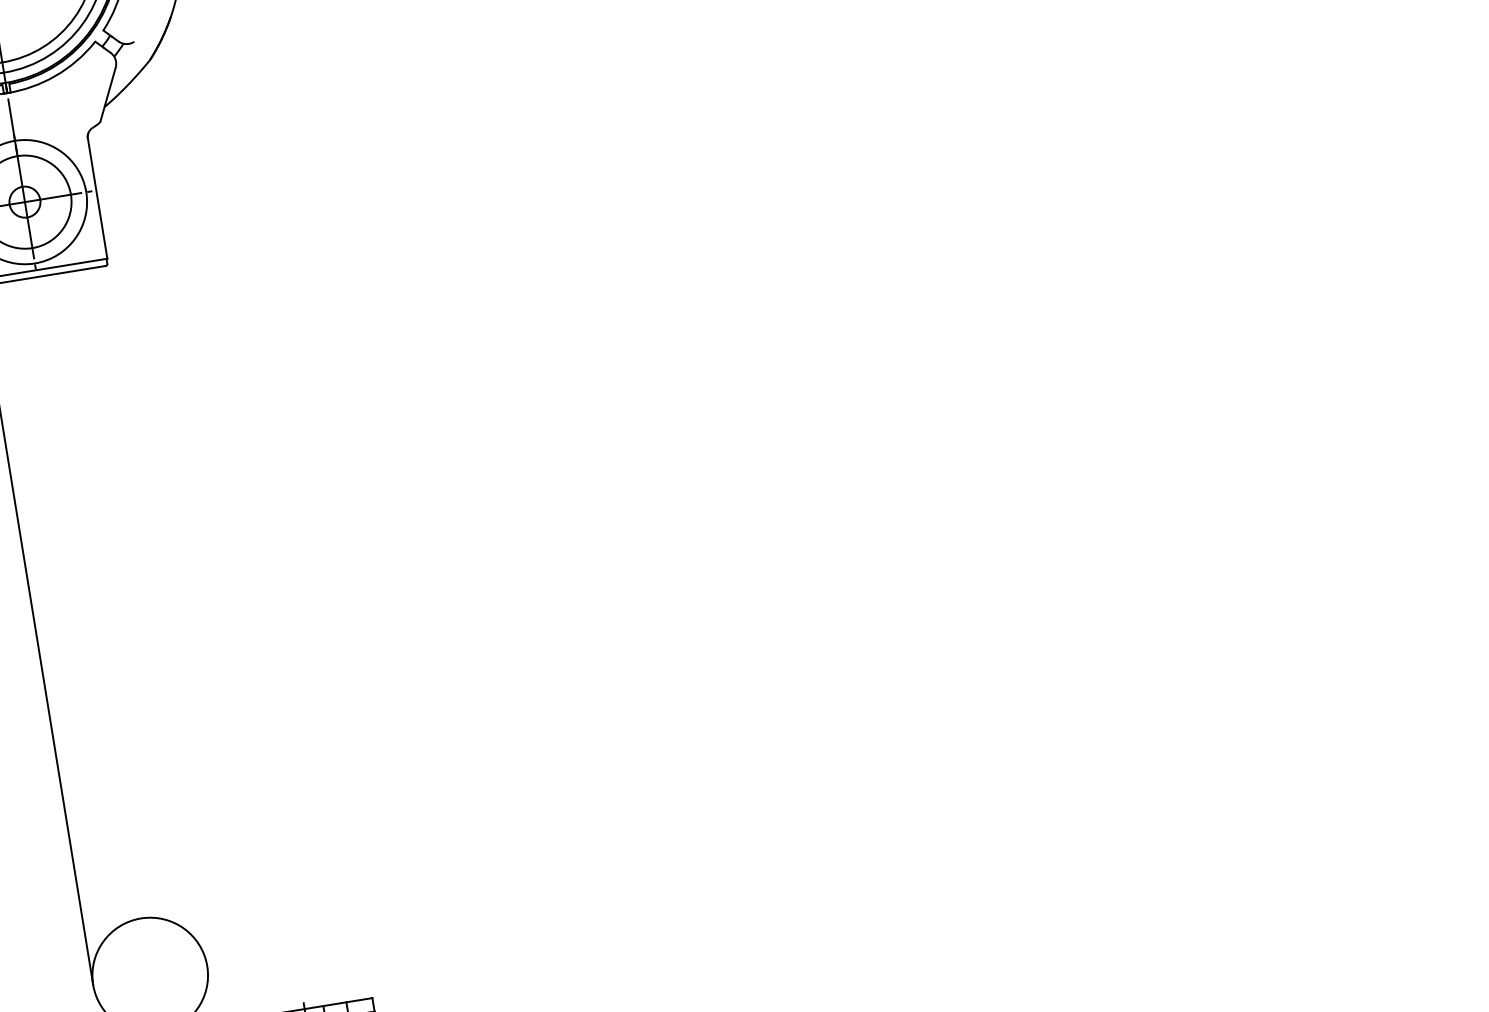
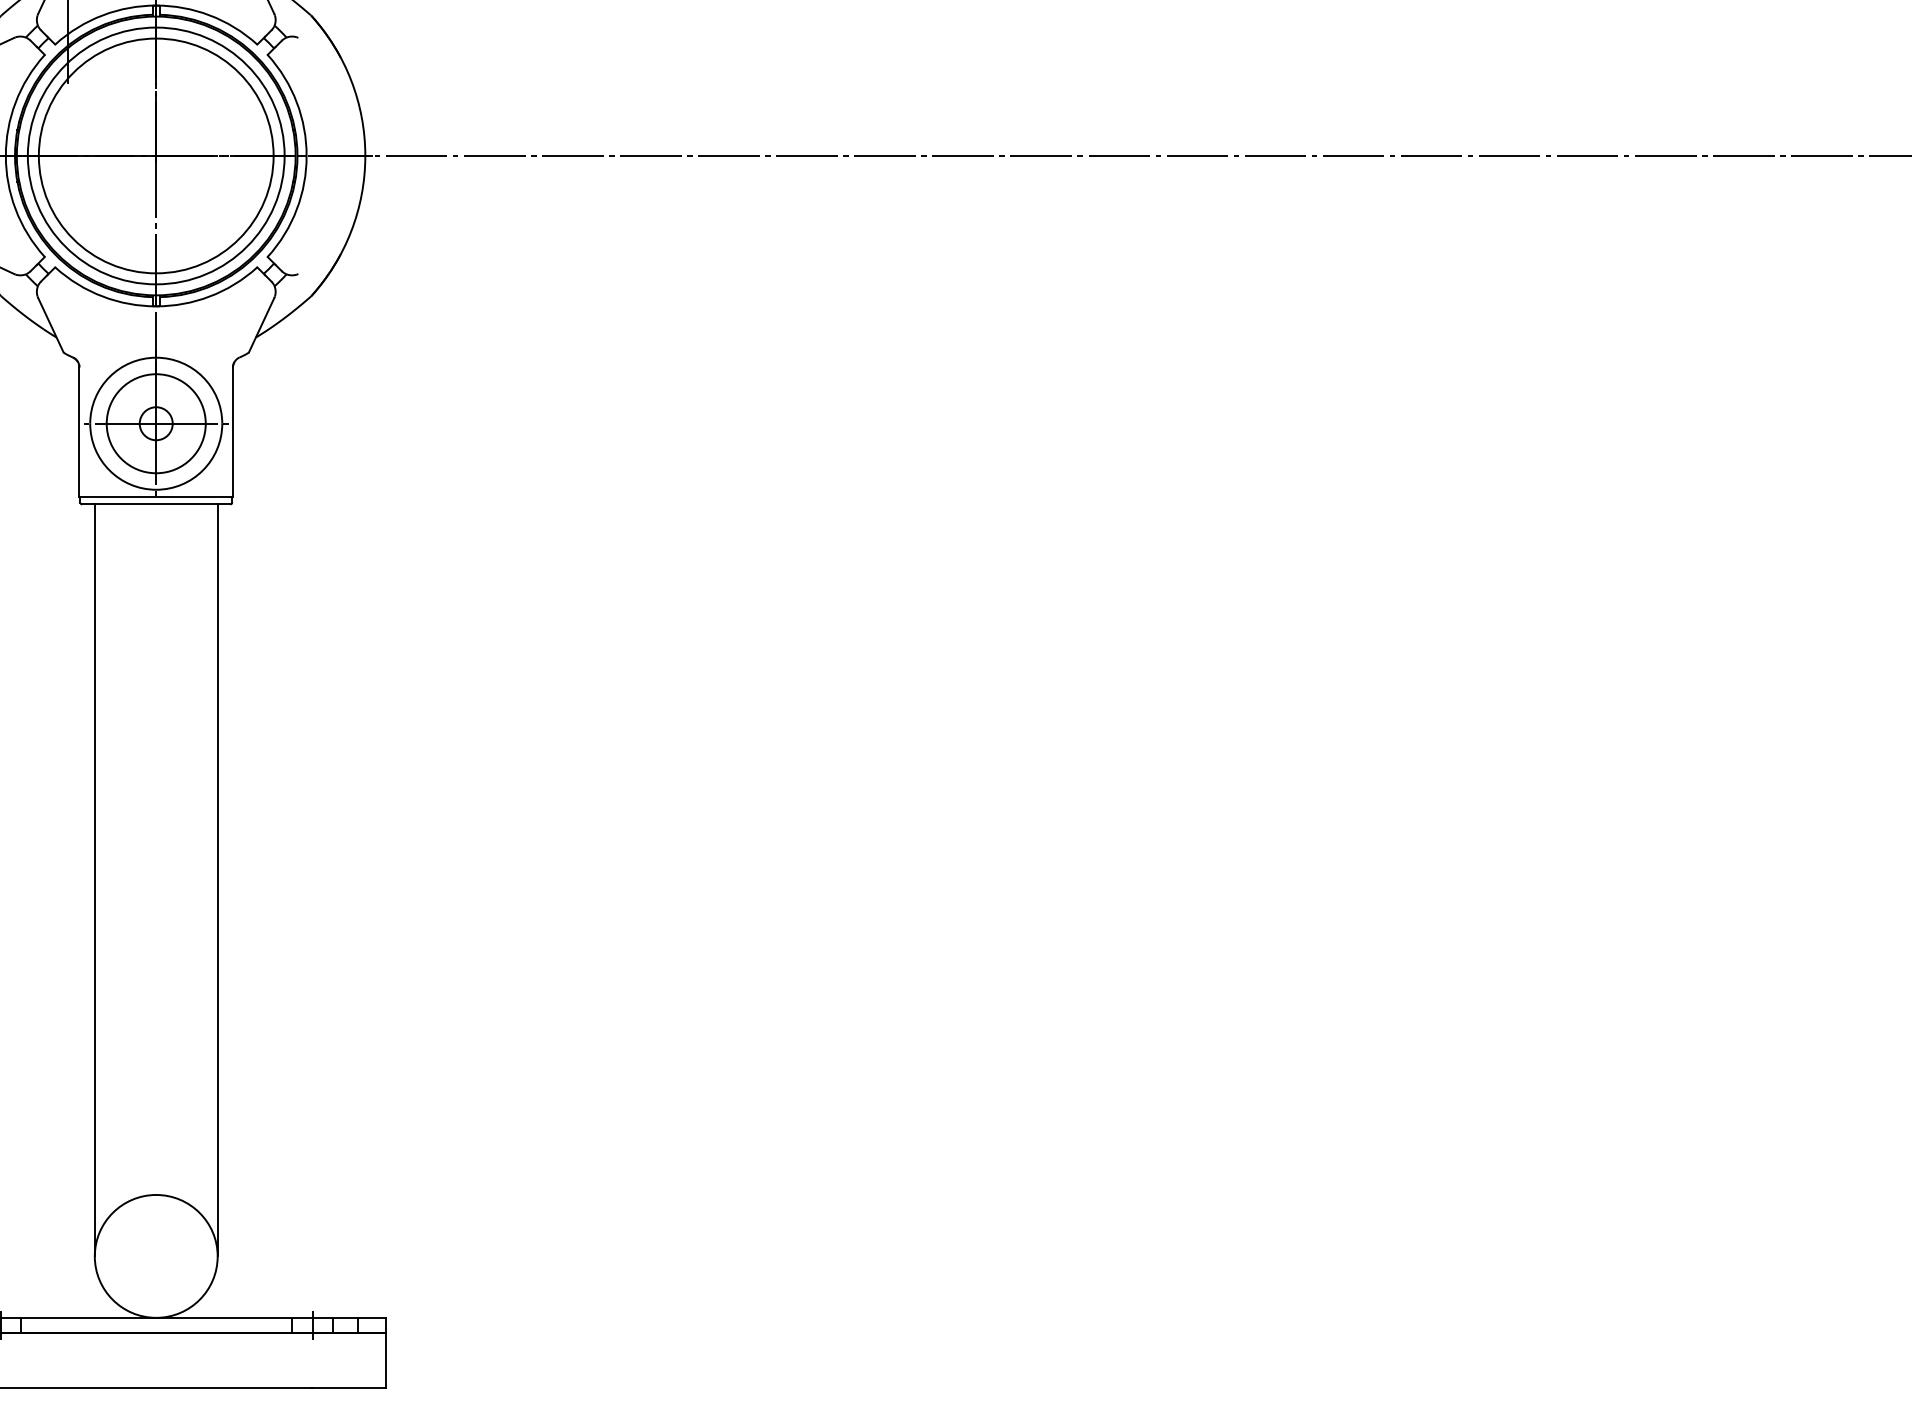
line: (150, 617) -> (217, 880), added

